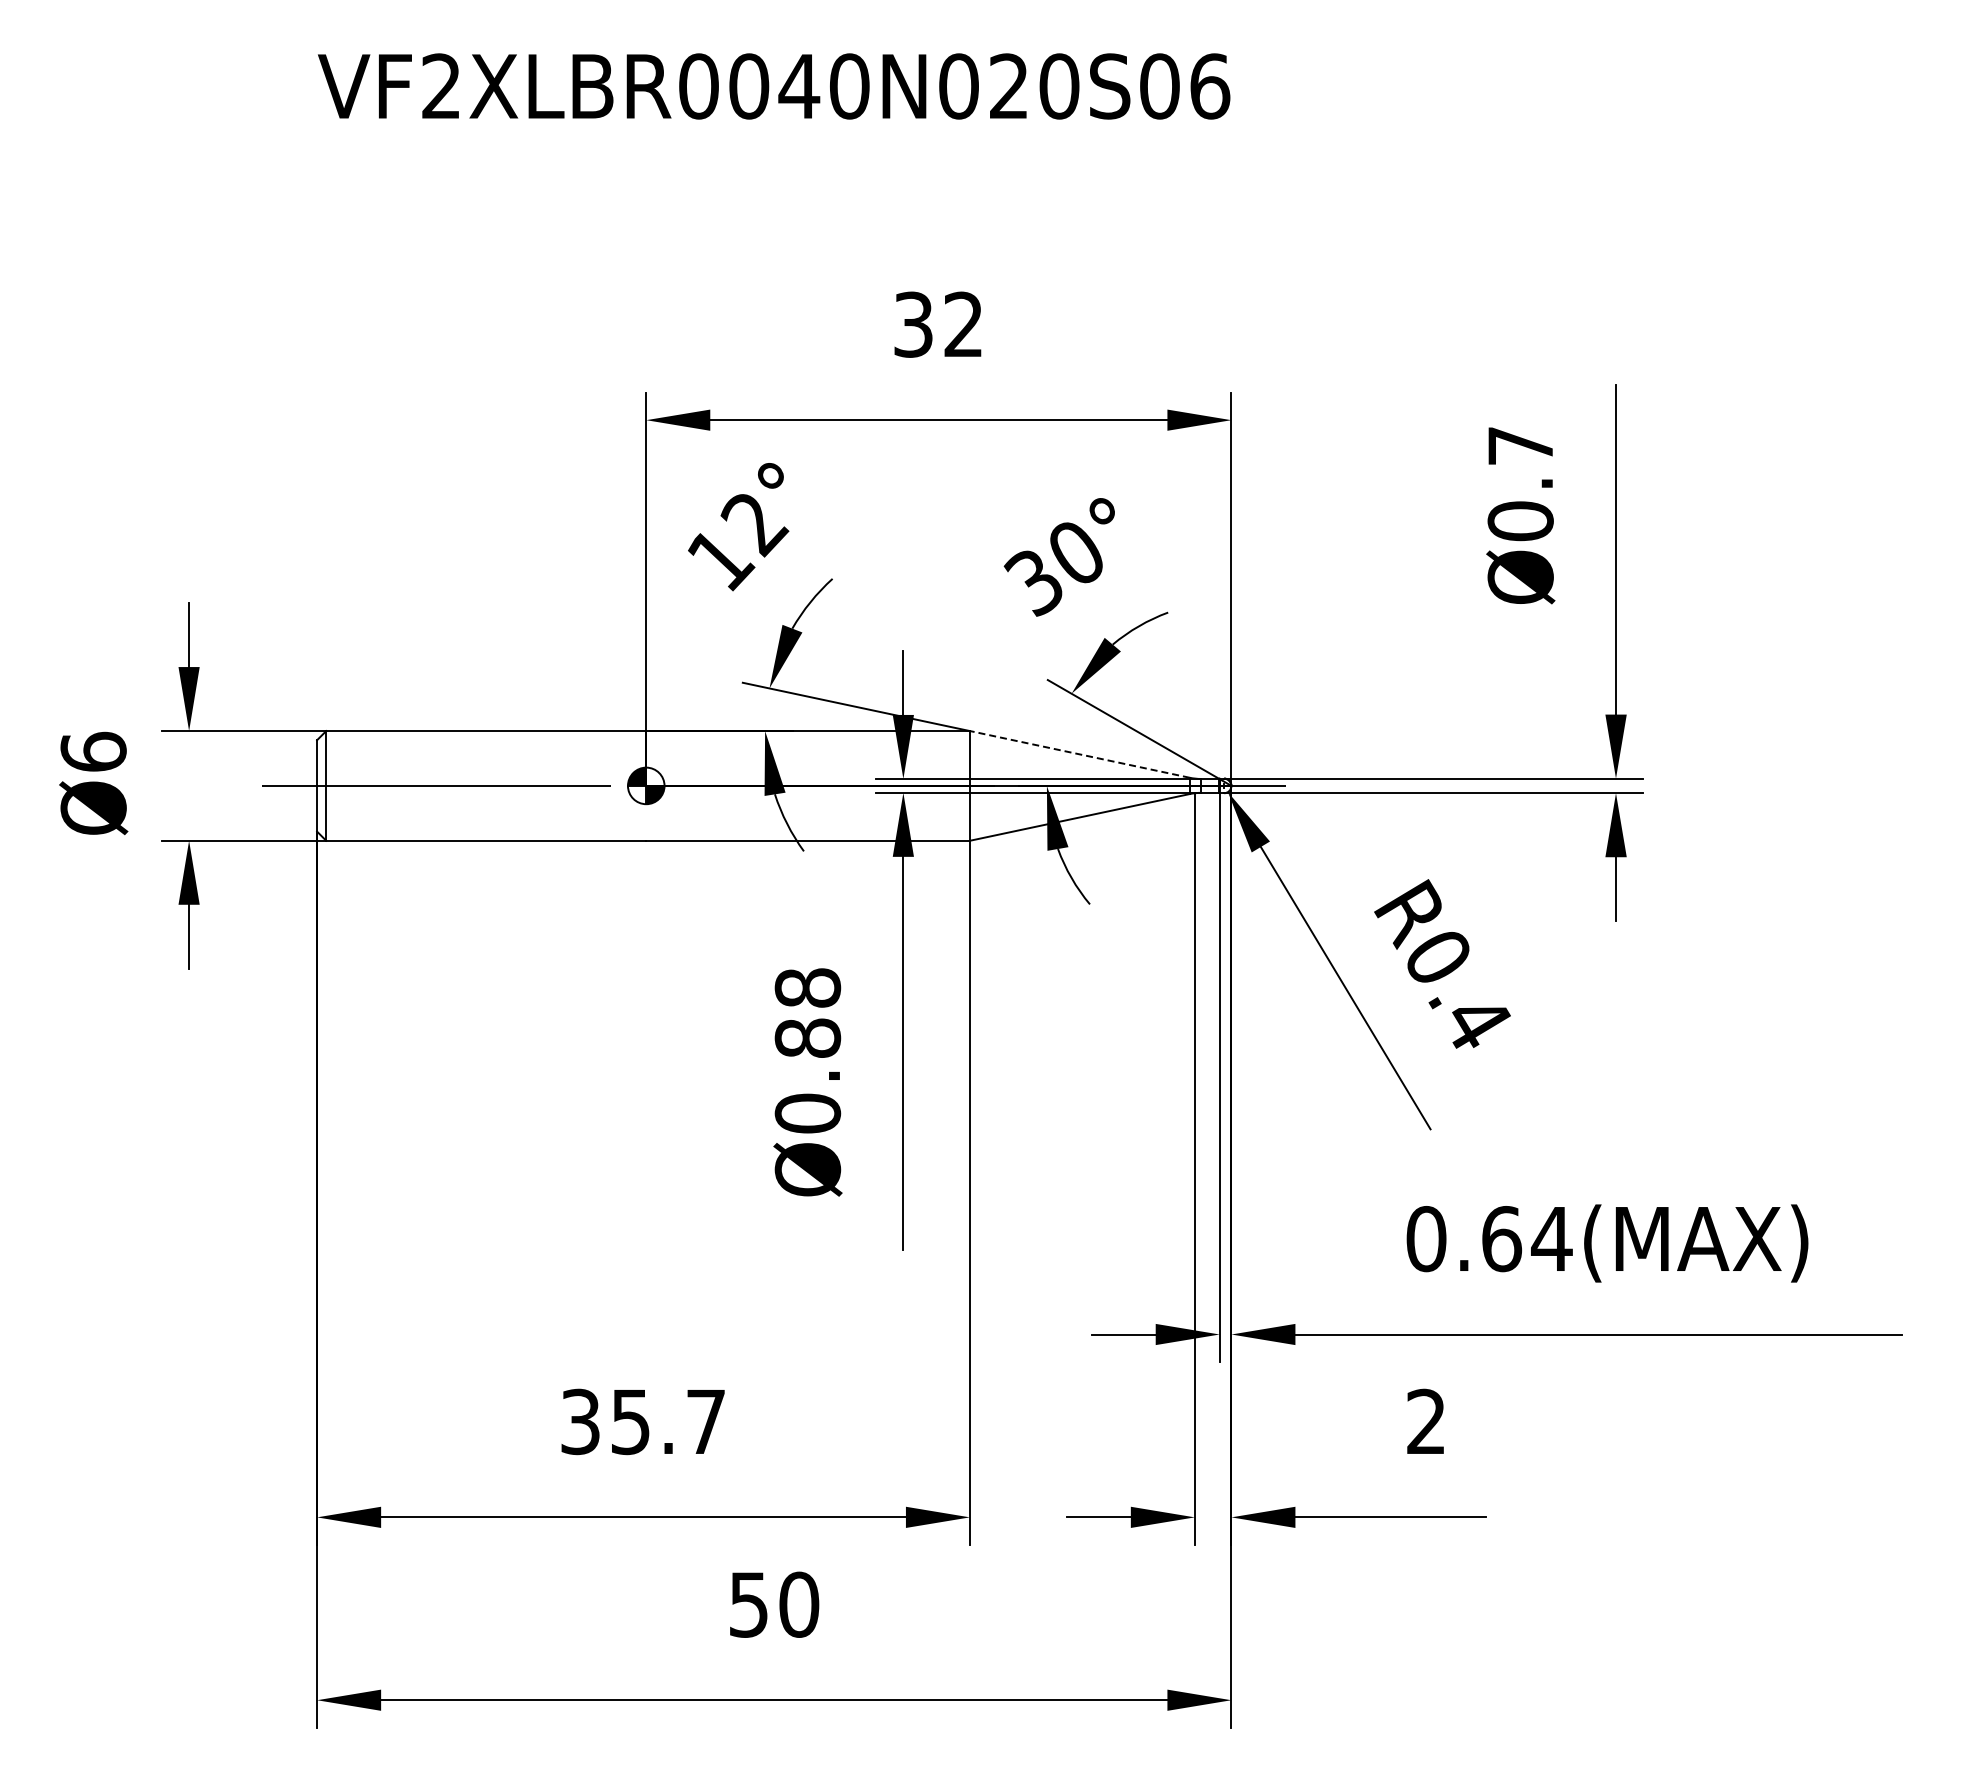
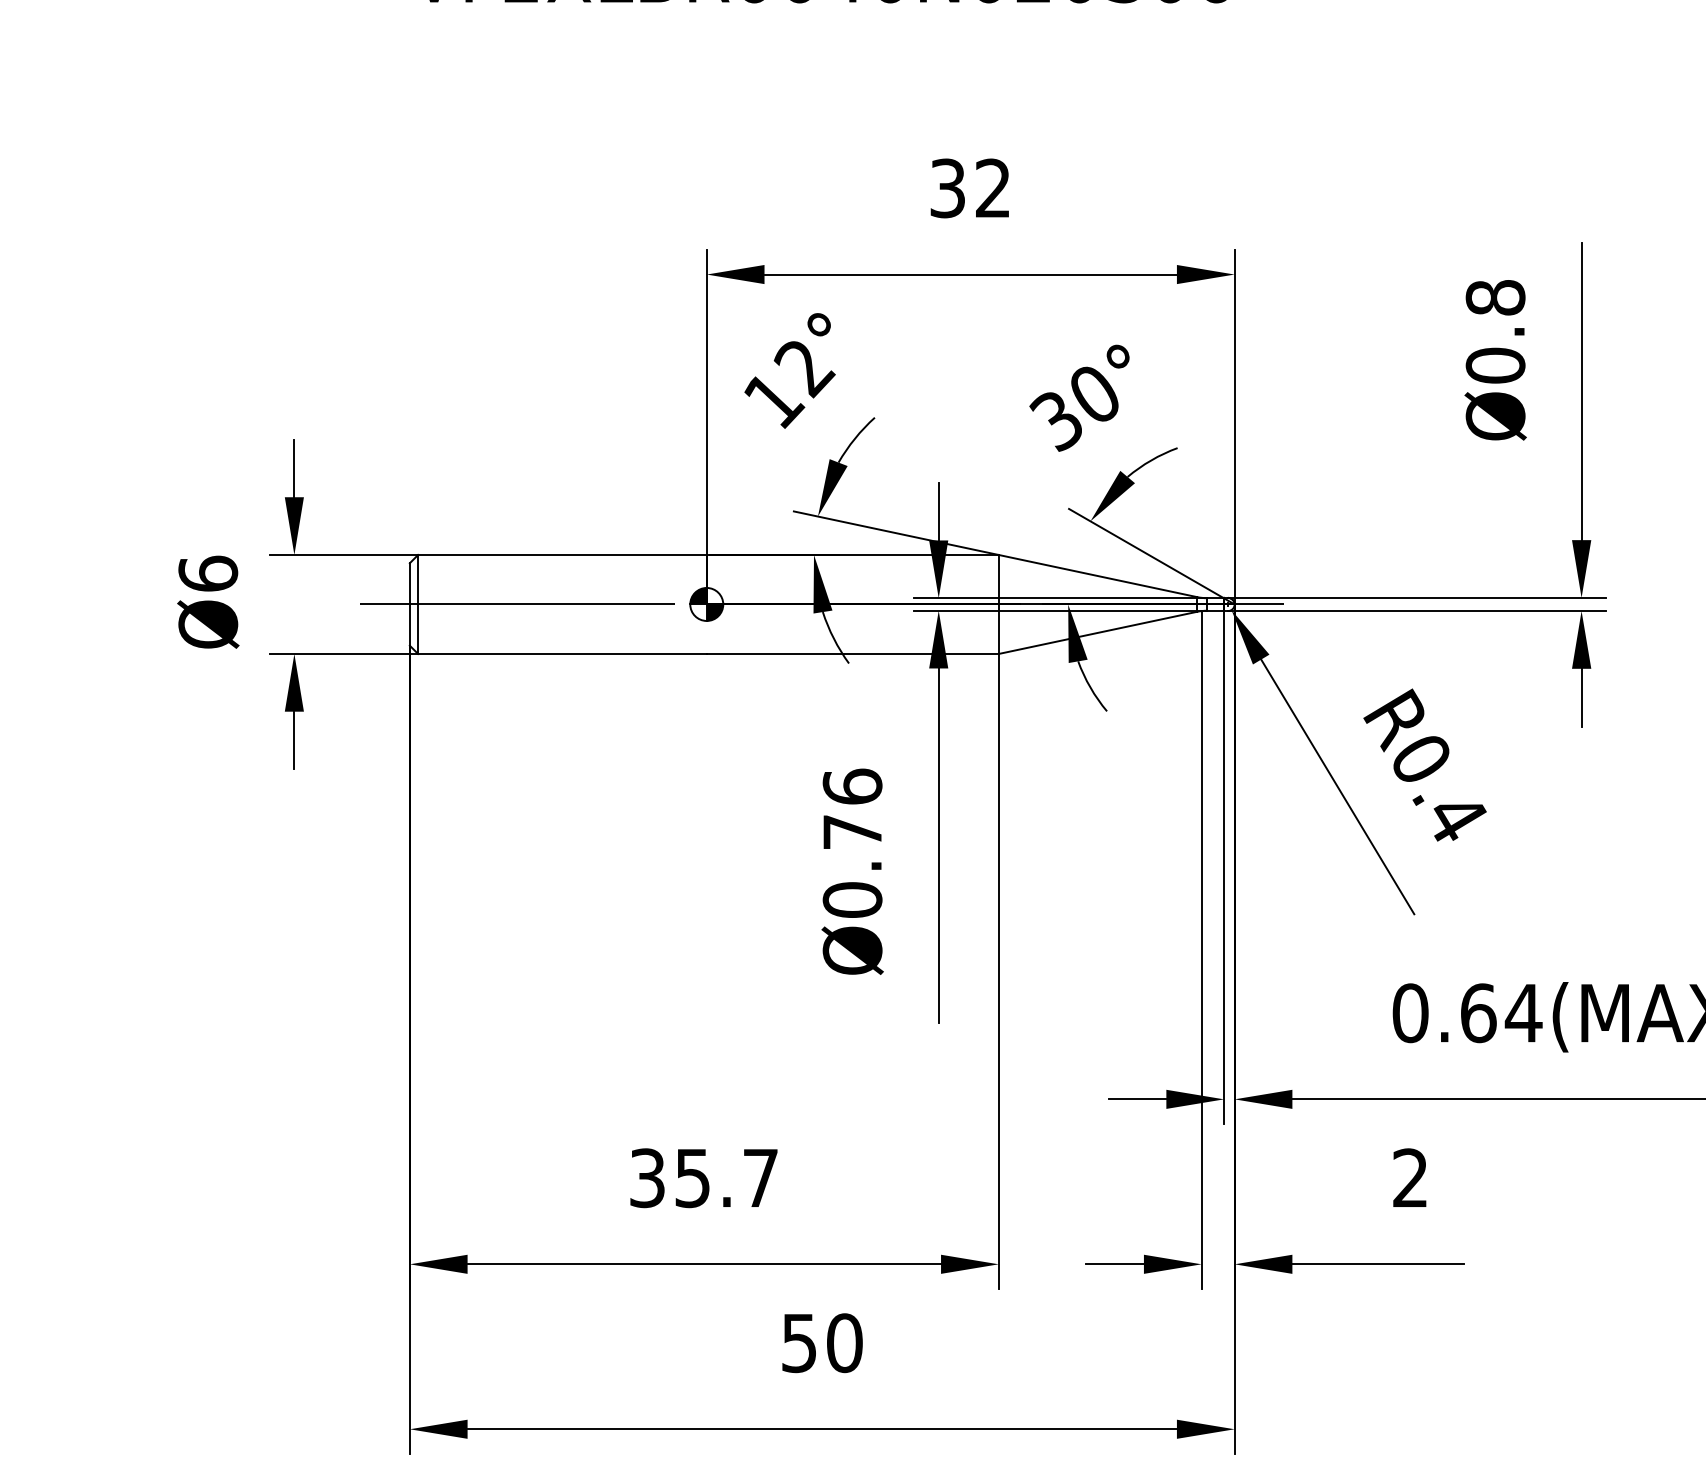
text: (1520, 445) -> (1495, 297), Ø0.7 -> Ø0.8
line: (1079, 754) -> (1097, 576), dashed -> solid
text: (807, 1012) -> (852, 808), Ø0.88 -> Ø0.76

